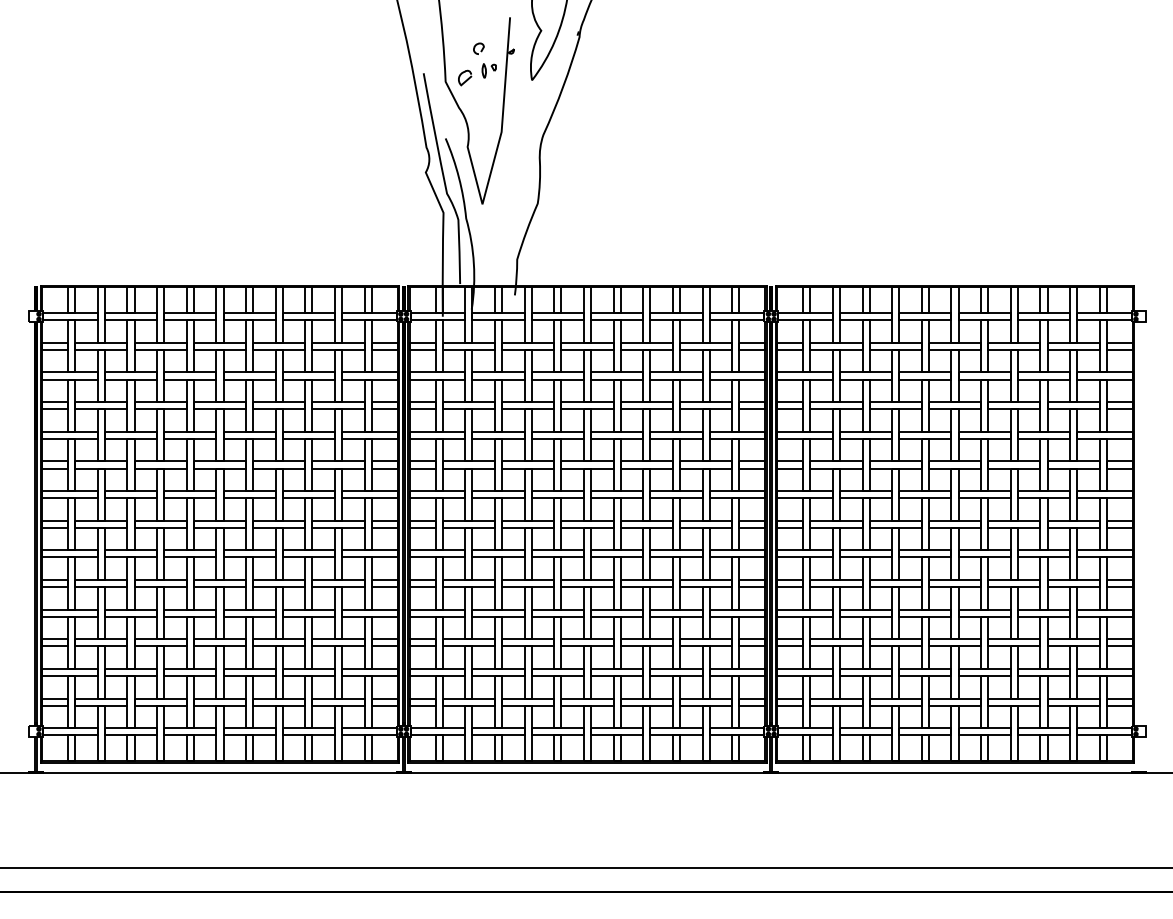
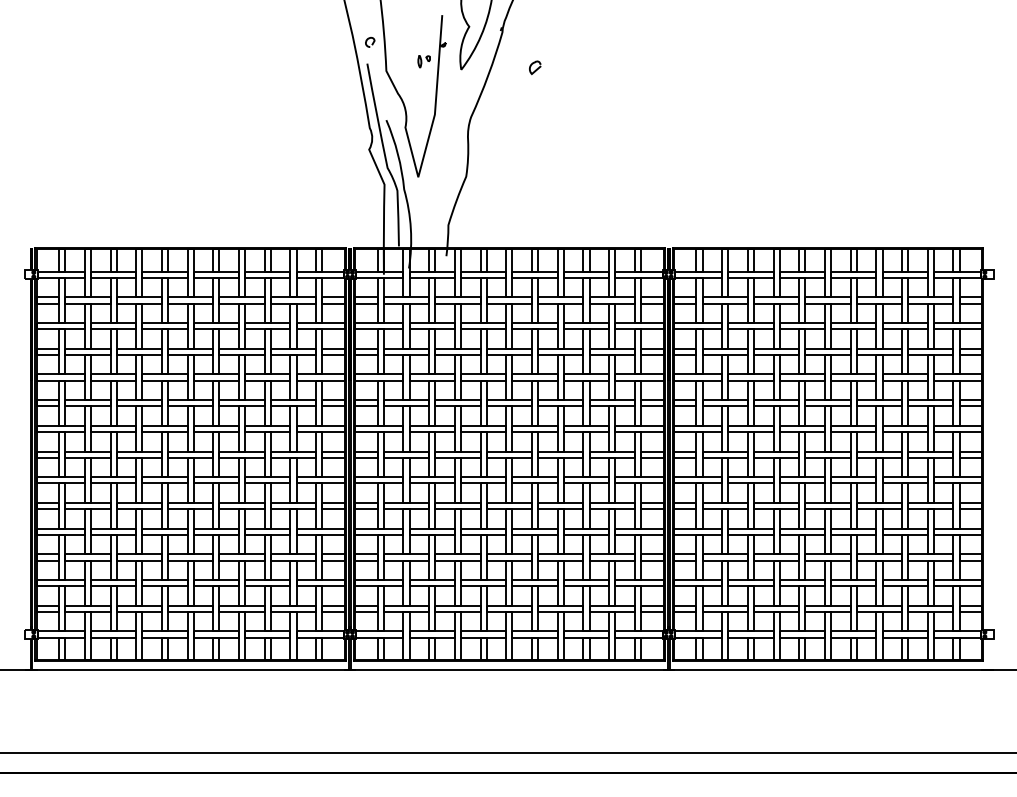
curve: (478, 45) -> (369, 39), moved
curve: (466, 78) -> (536, 68), moved

